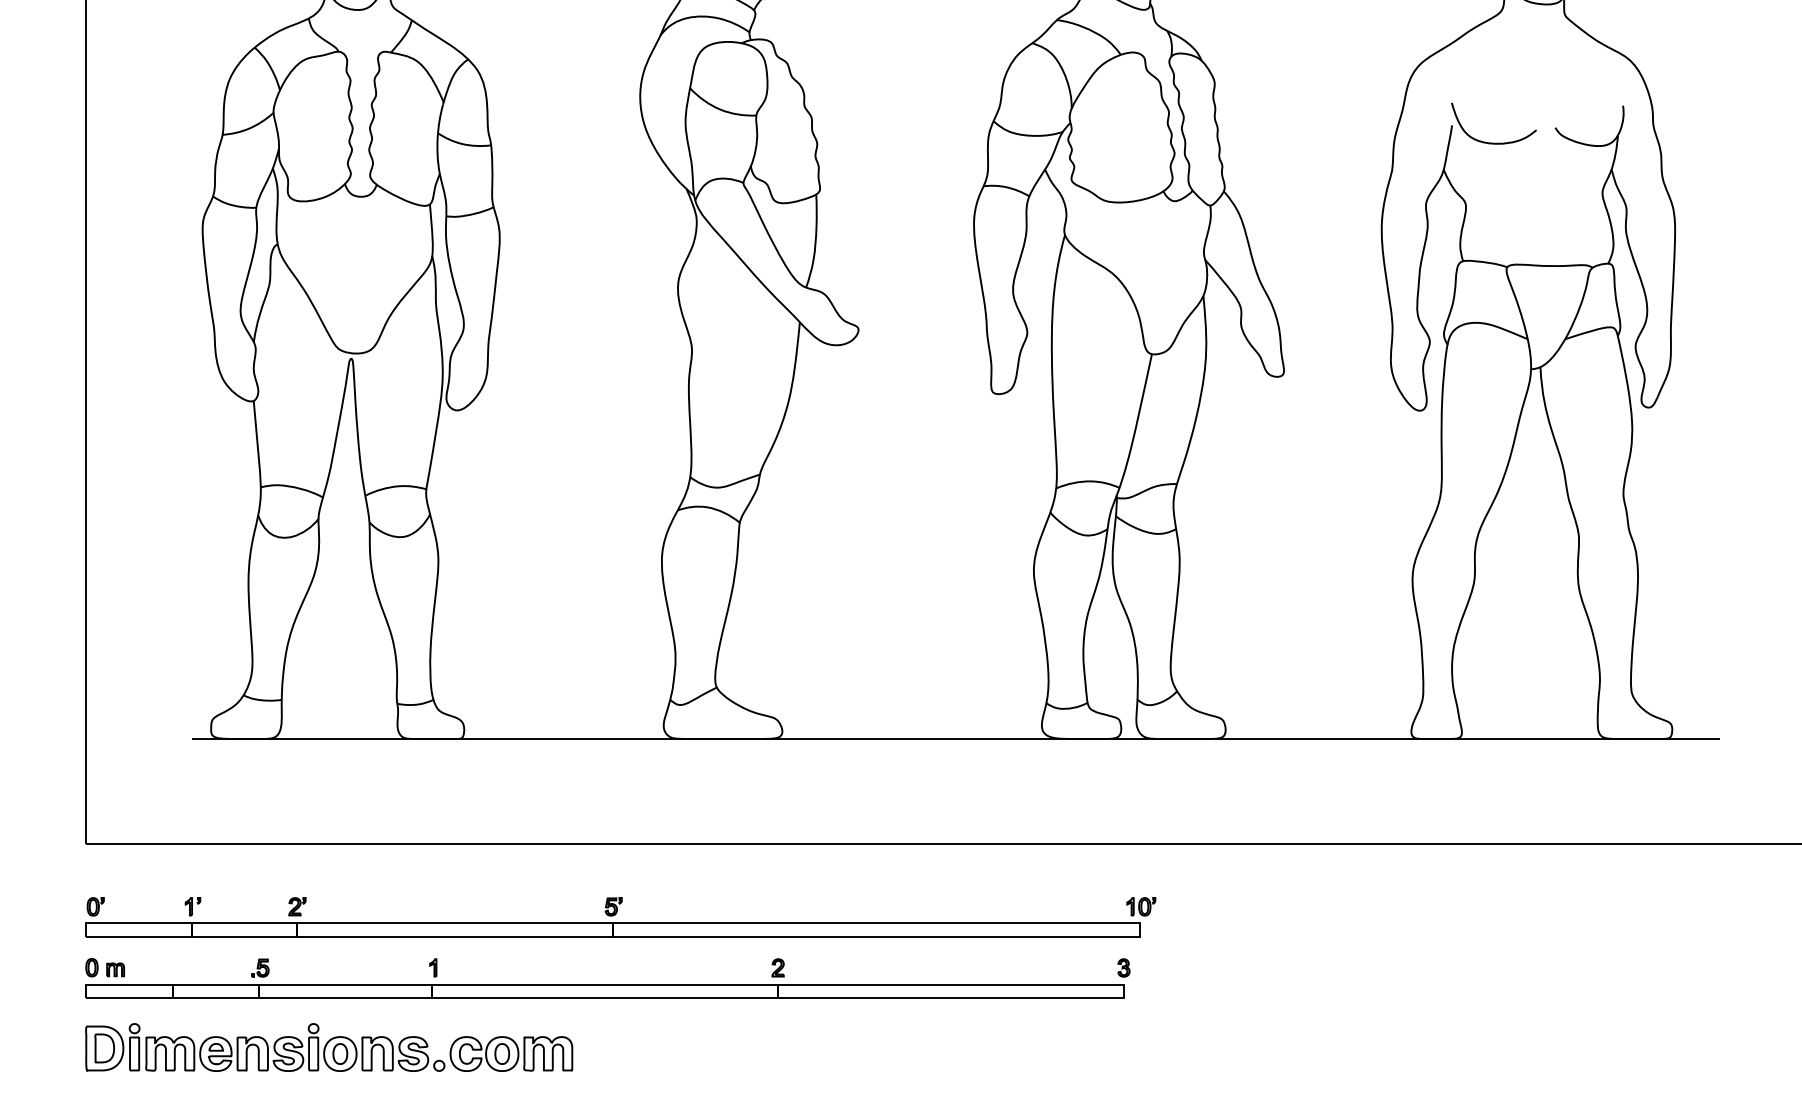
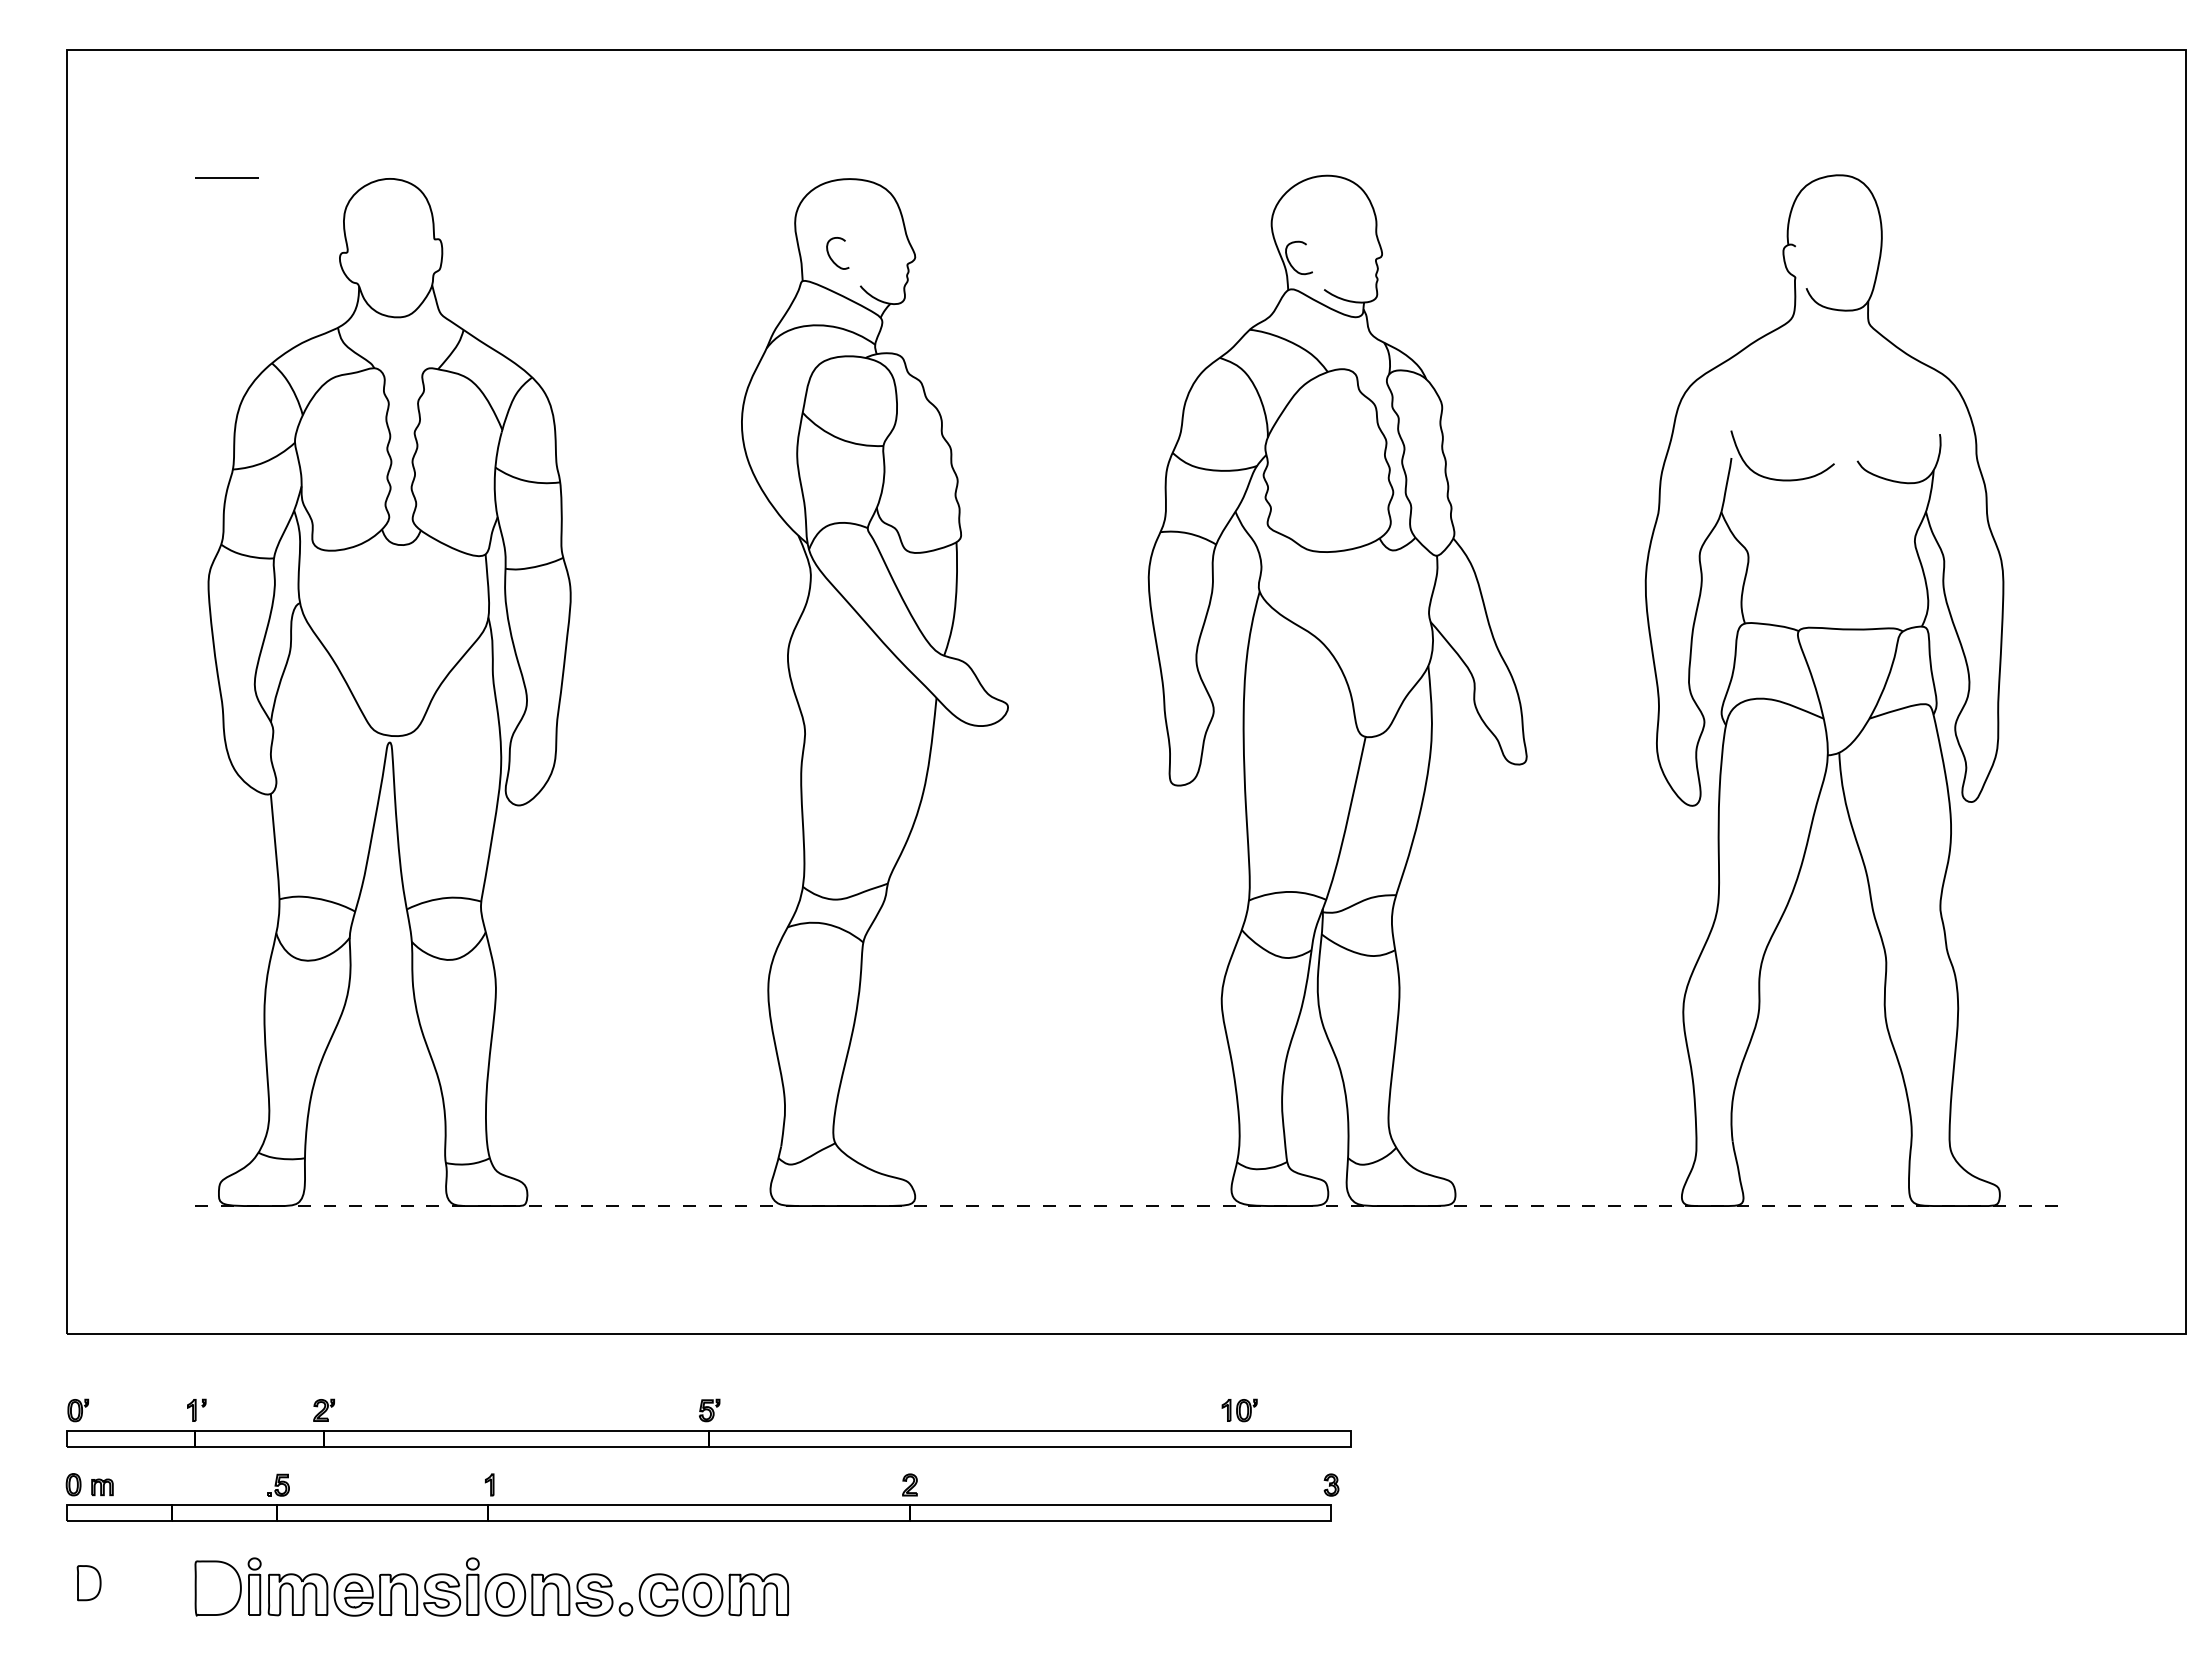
line: (955, 739) -> (1126, 1206), solid -> dashed
part: (1141, 906) -> (1239, 1410), moved
part: (328, 1047) -> (491, 1586), moved

